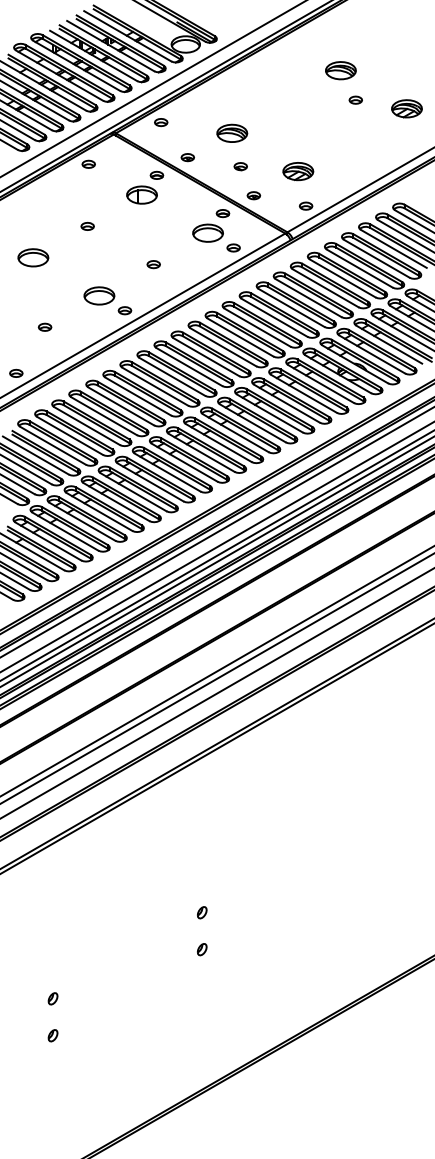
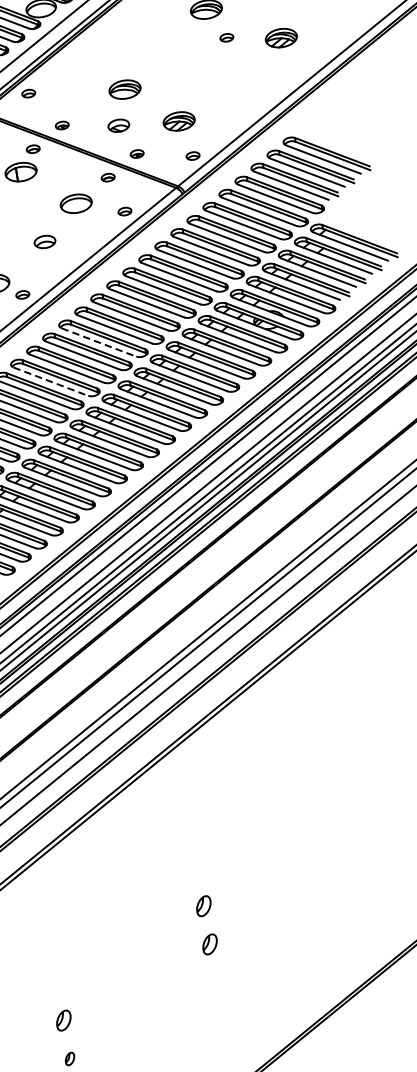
part: (232, 132) -> (125, 88), moved
part: (240, 166) -> (118, 125), size x1.6
part: (207, 232) -> (75, 203), moved
part: (153, 264) -> (44, 242), size x1.6
line: (189, 367) -> (99, 342), solid -> dashed
line: (138, 396) -> (51, 381), solid -> dashed
part: (202, 912) -> (204, 906), size x1.6
part: (202, 949) -> (210, 944), size x1.6
part: (52, 998) -> (63, 1020), size x1.6

